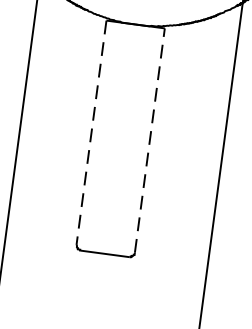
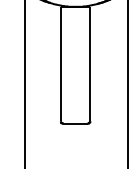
line: (91, 133) -> (60, 64), dashed -> solid
line: (150, 139) -> (90, 63), dashed -> solid

